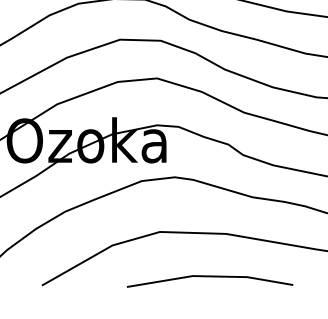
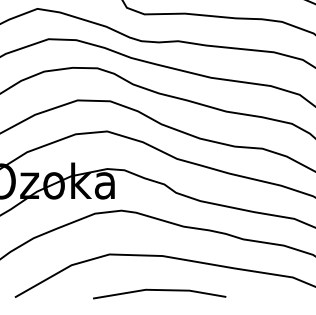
line: (209, 276) -> (159, 290), moved

